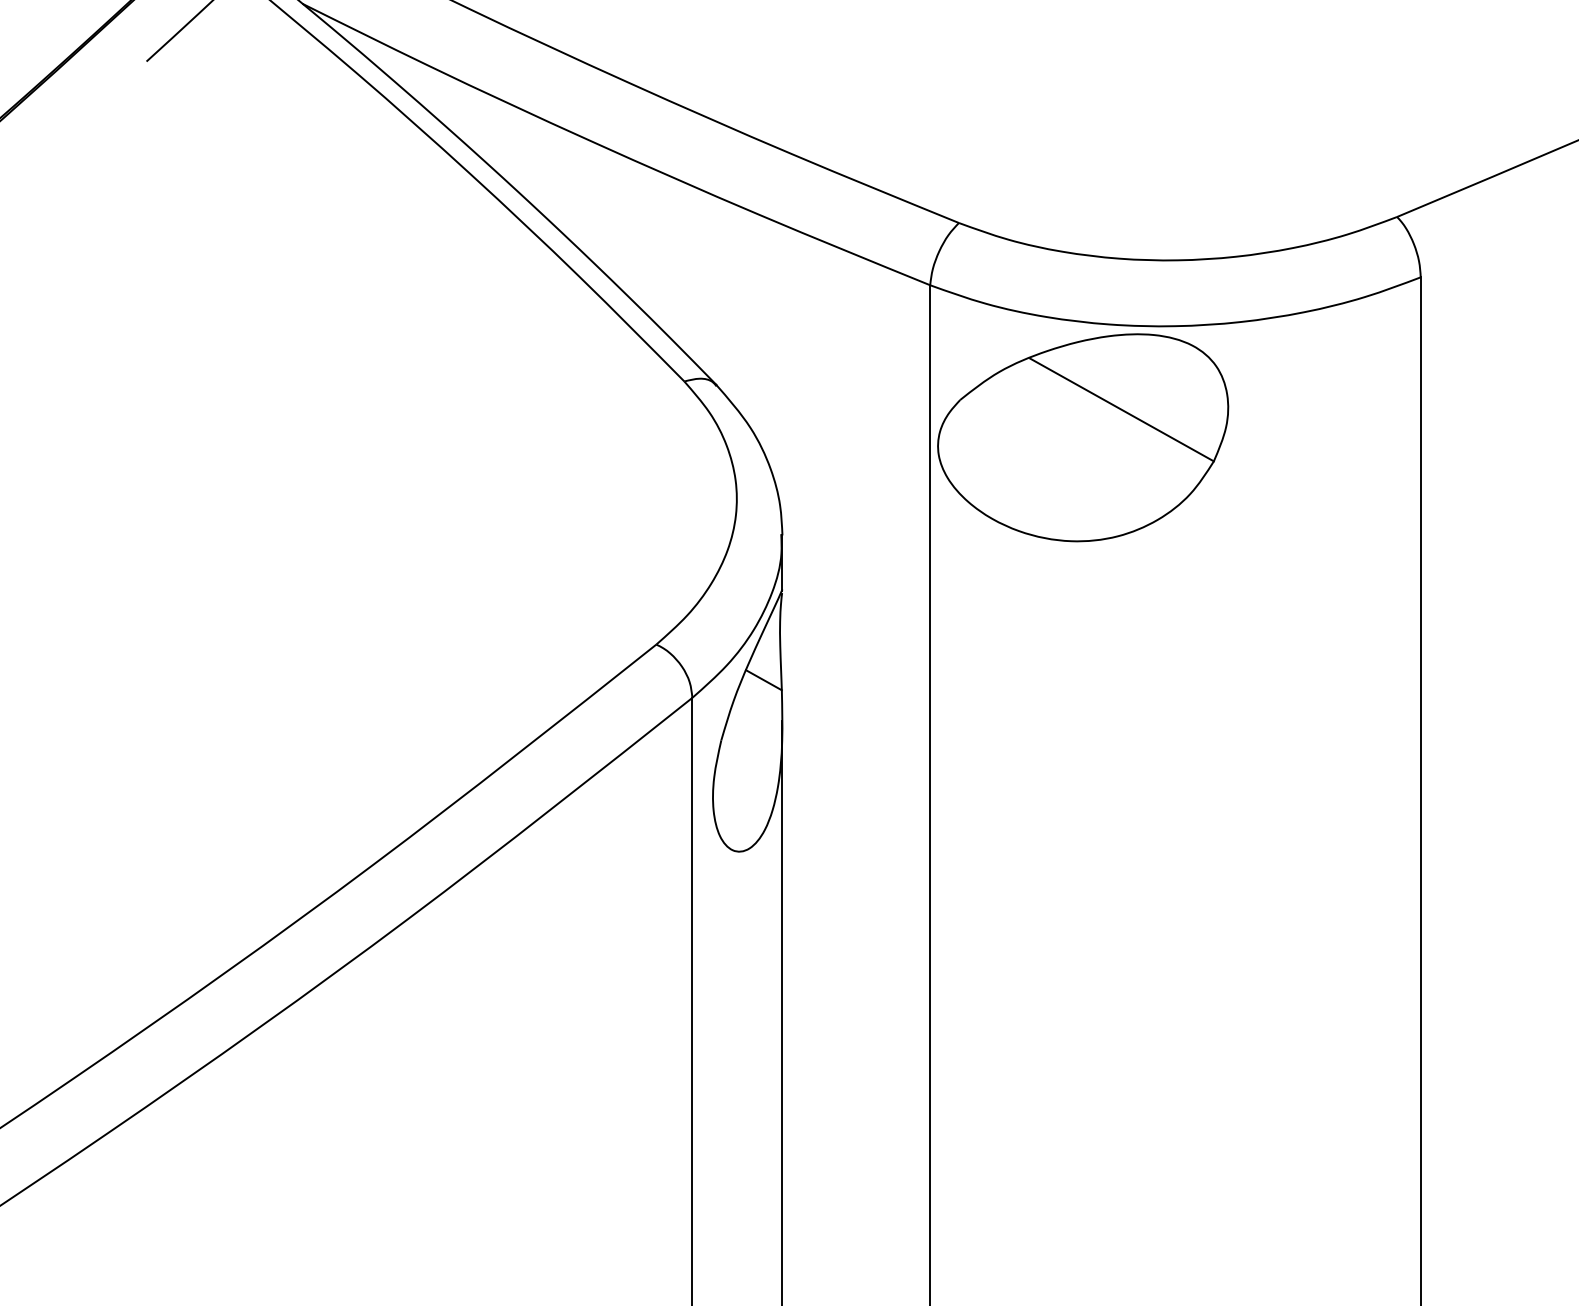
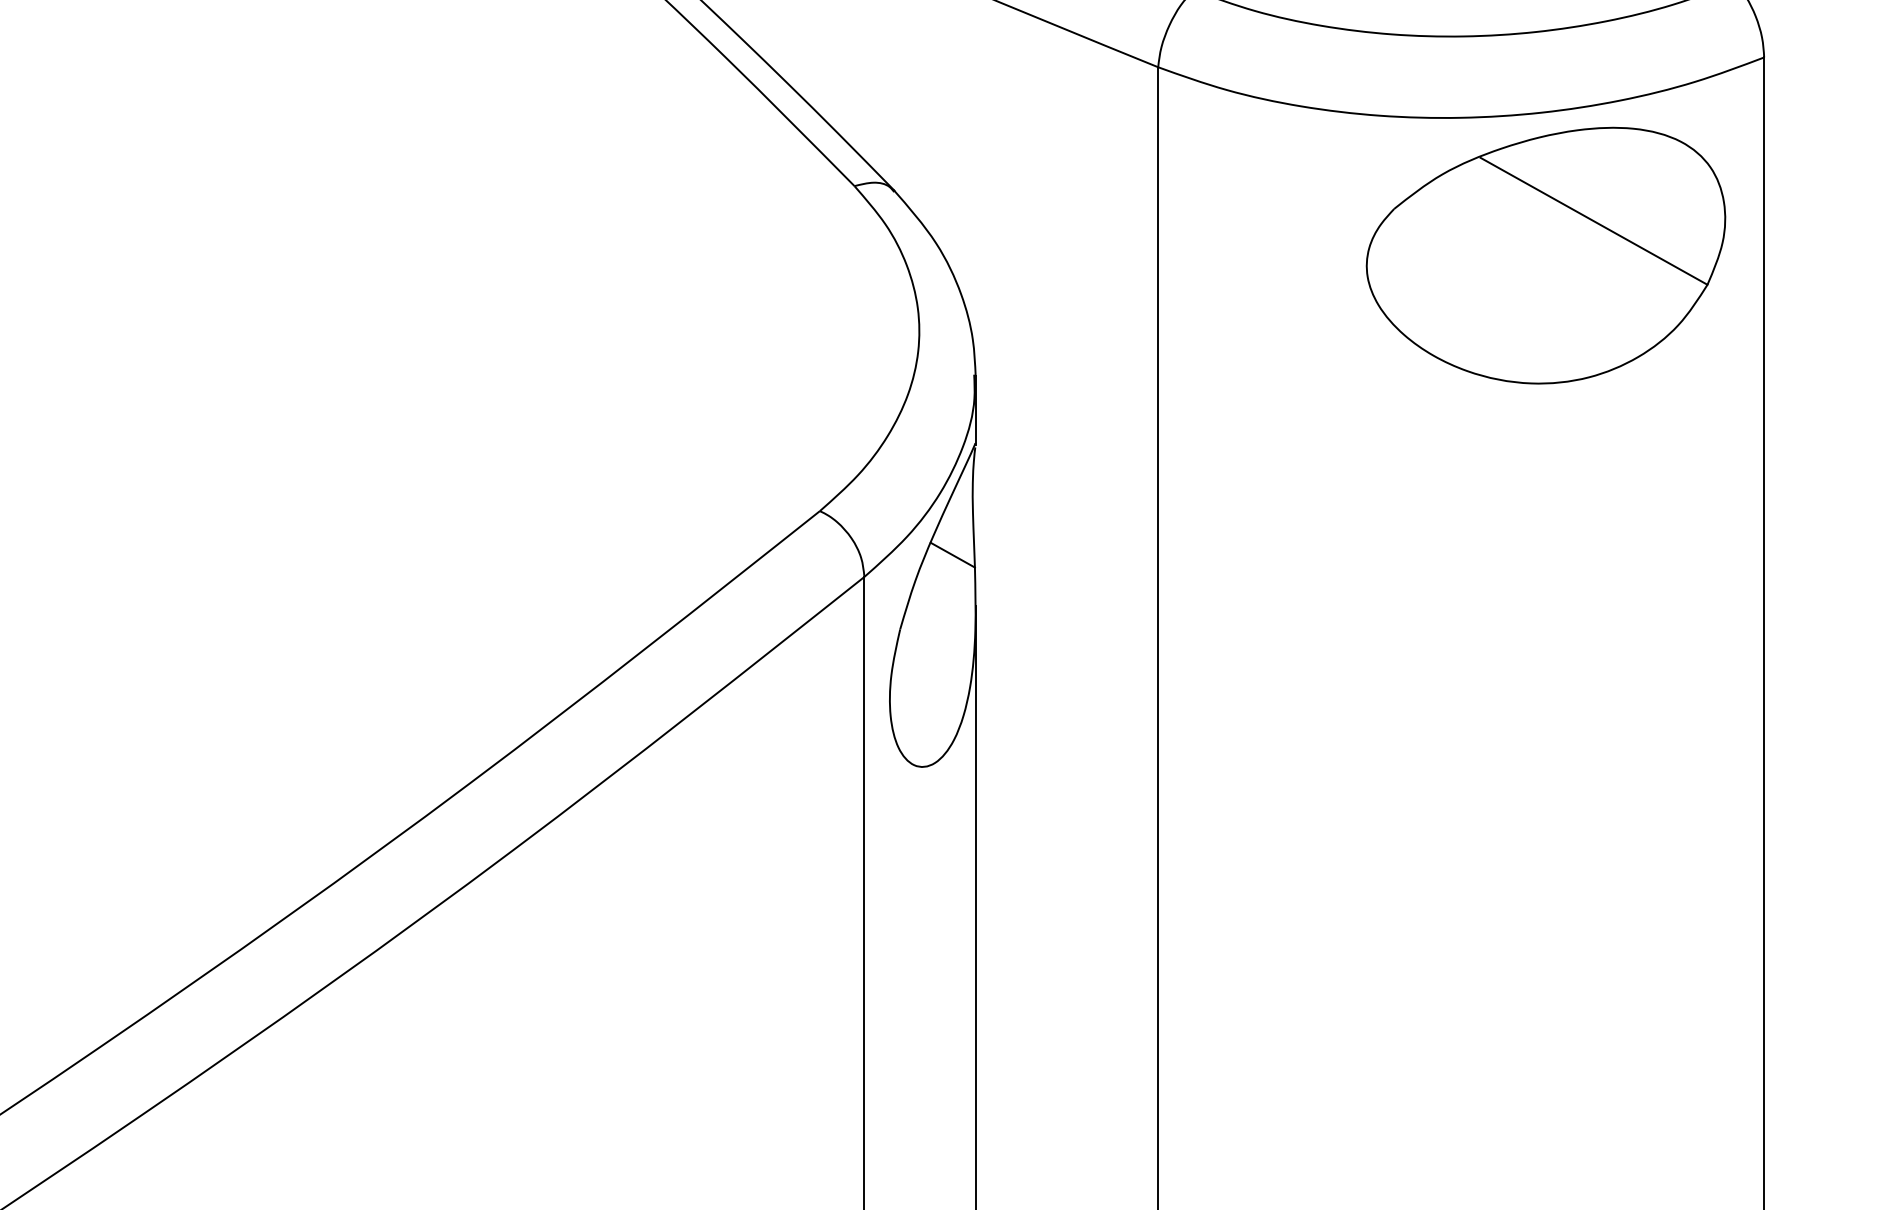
part: (1083, 437) -> (1546, 255), moved

